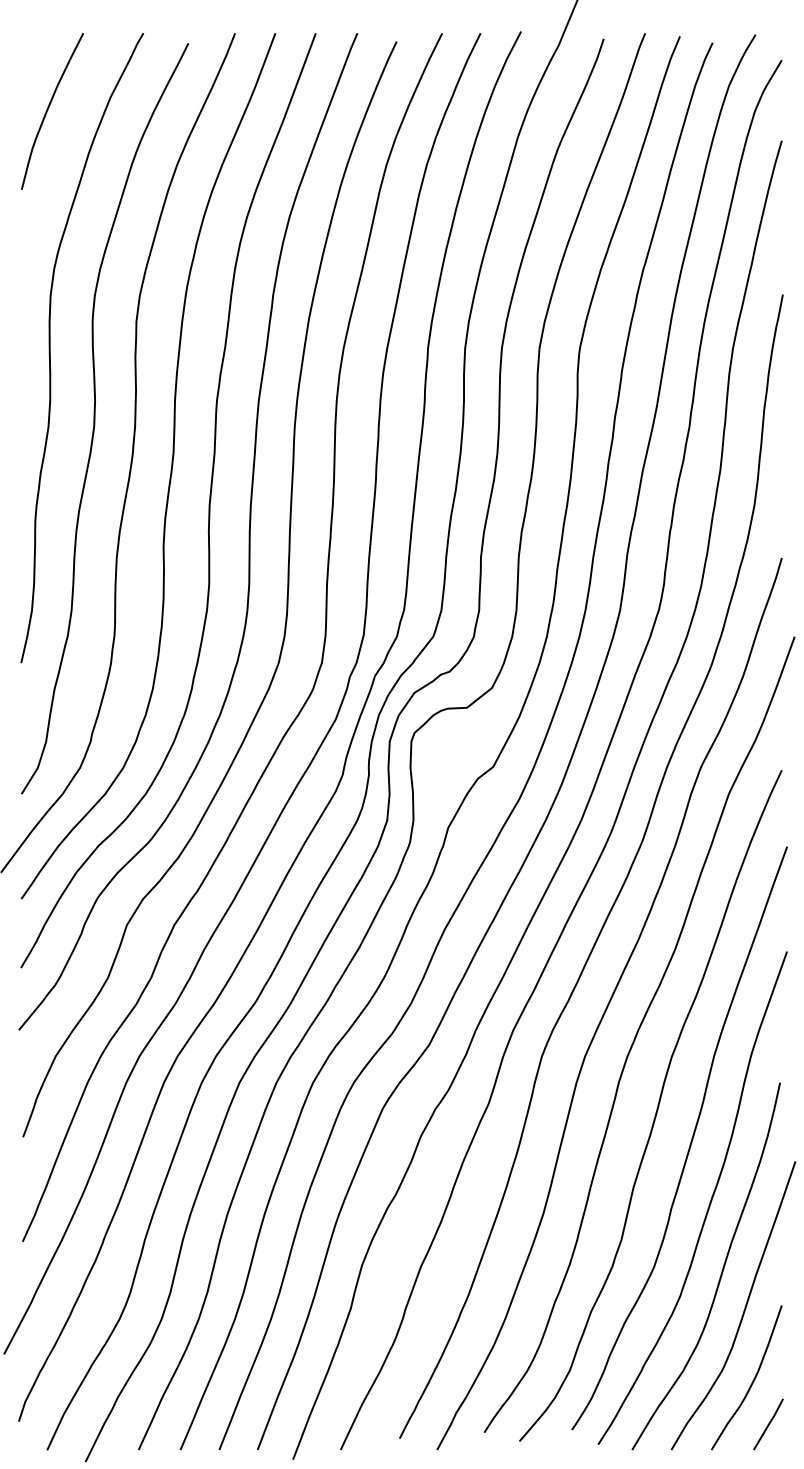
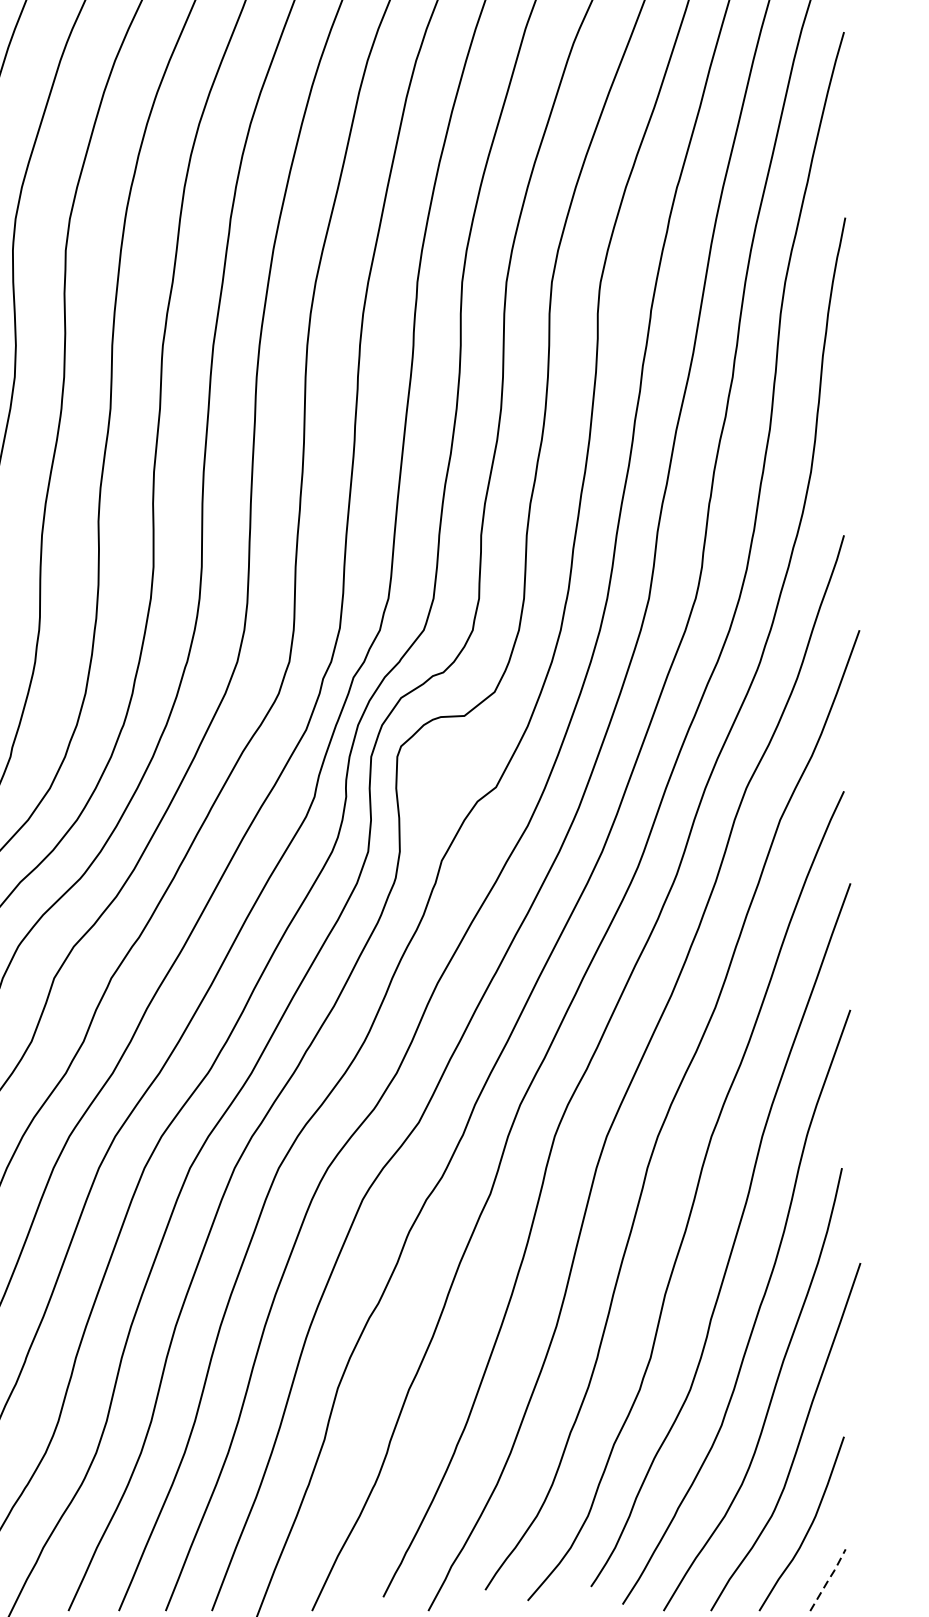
line: (769, 1423) -> (829, 1579), solid -> dashed

